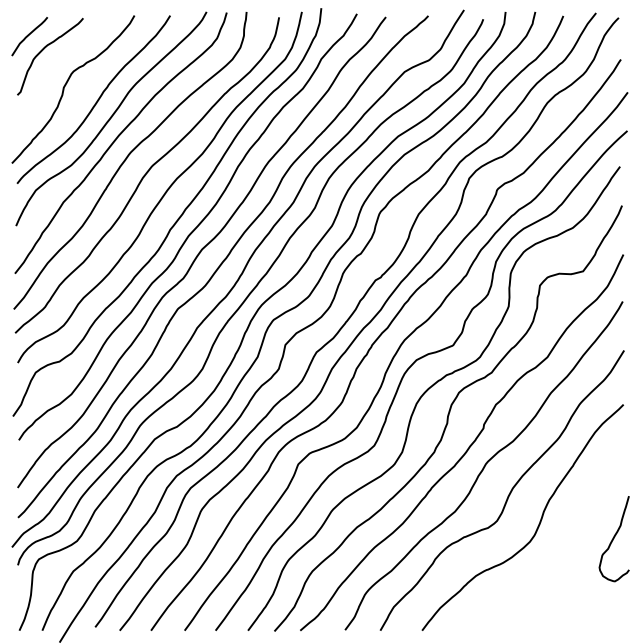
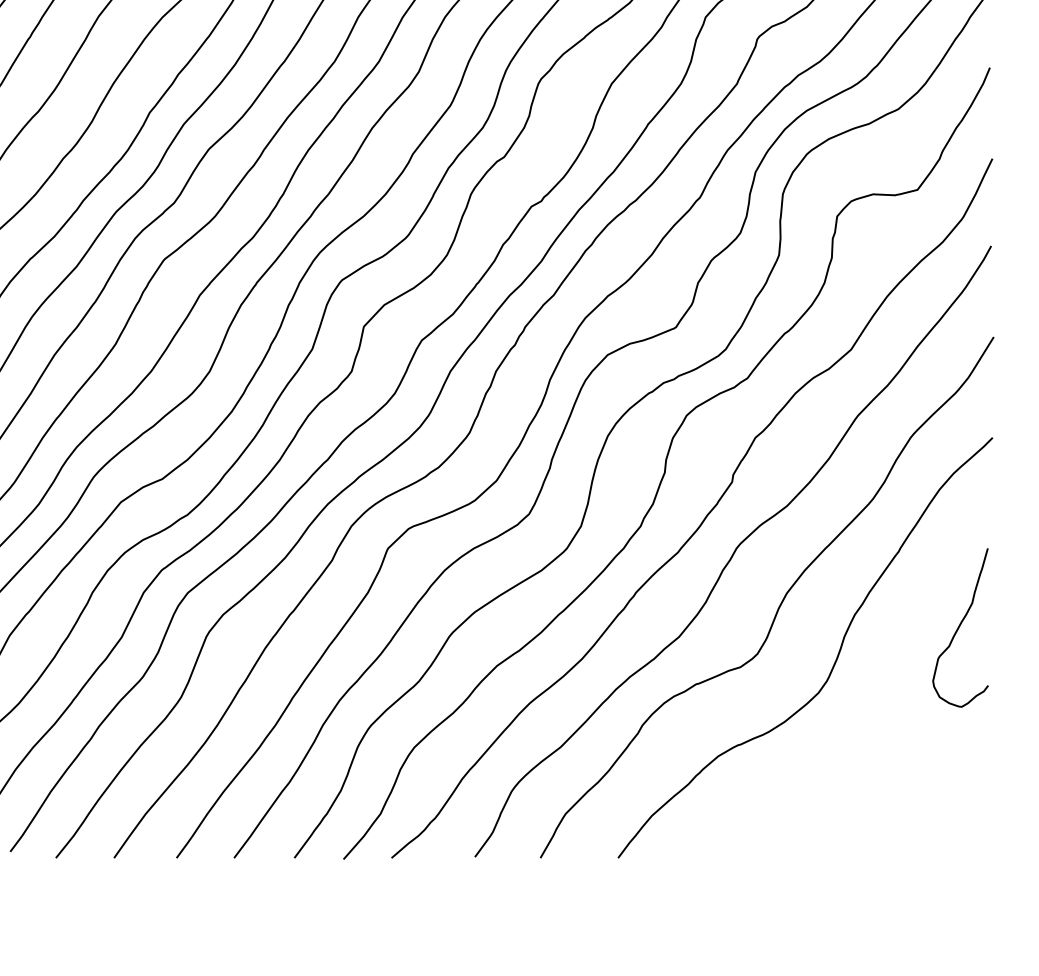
curve: (613, 539) -> (959, 629), moved

